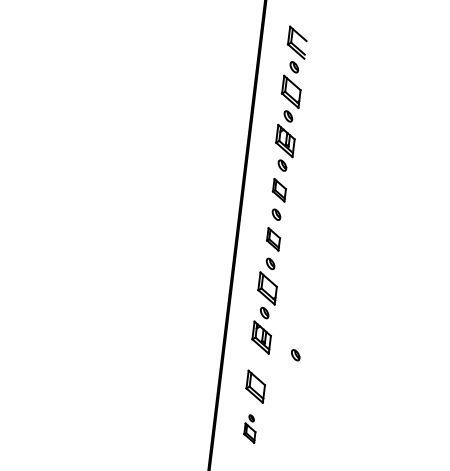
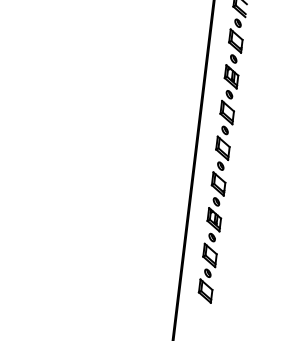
part: (279, 190) -> (227, 112), size x1.43
part: (273, 239) -> (222, 148), size x1.43
part: (295, 355) -> (212, 237), moved
part: (249, 428) -> (205, 285), size x1.67

